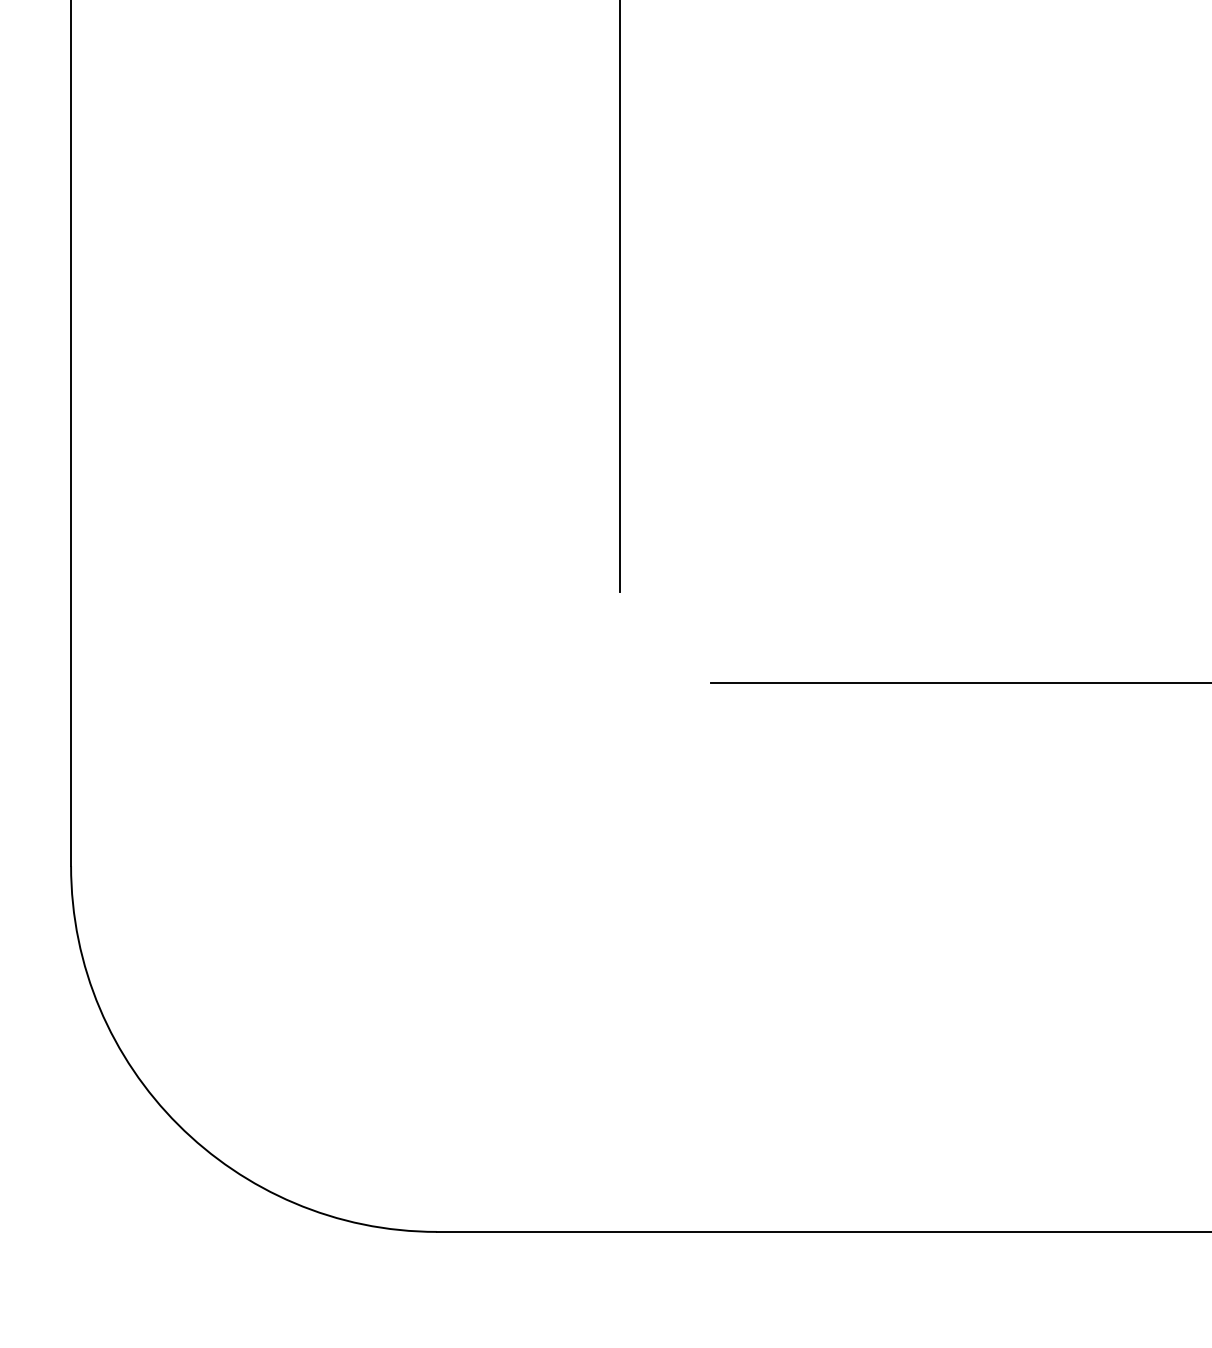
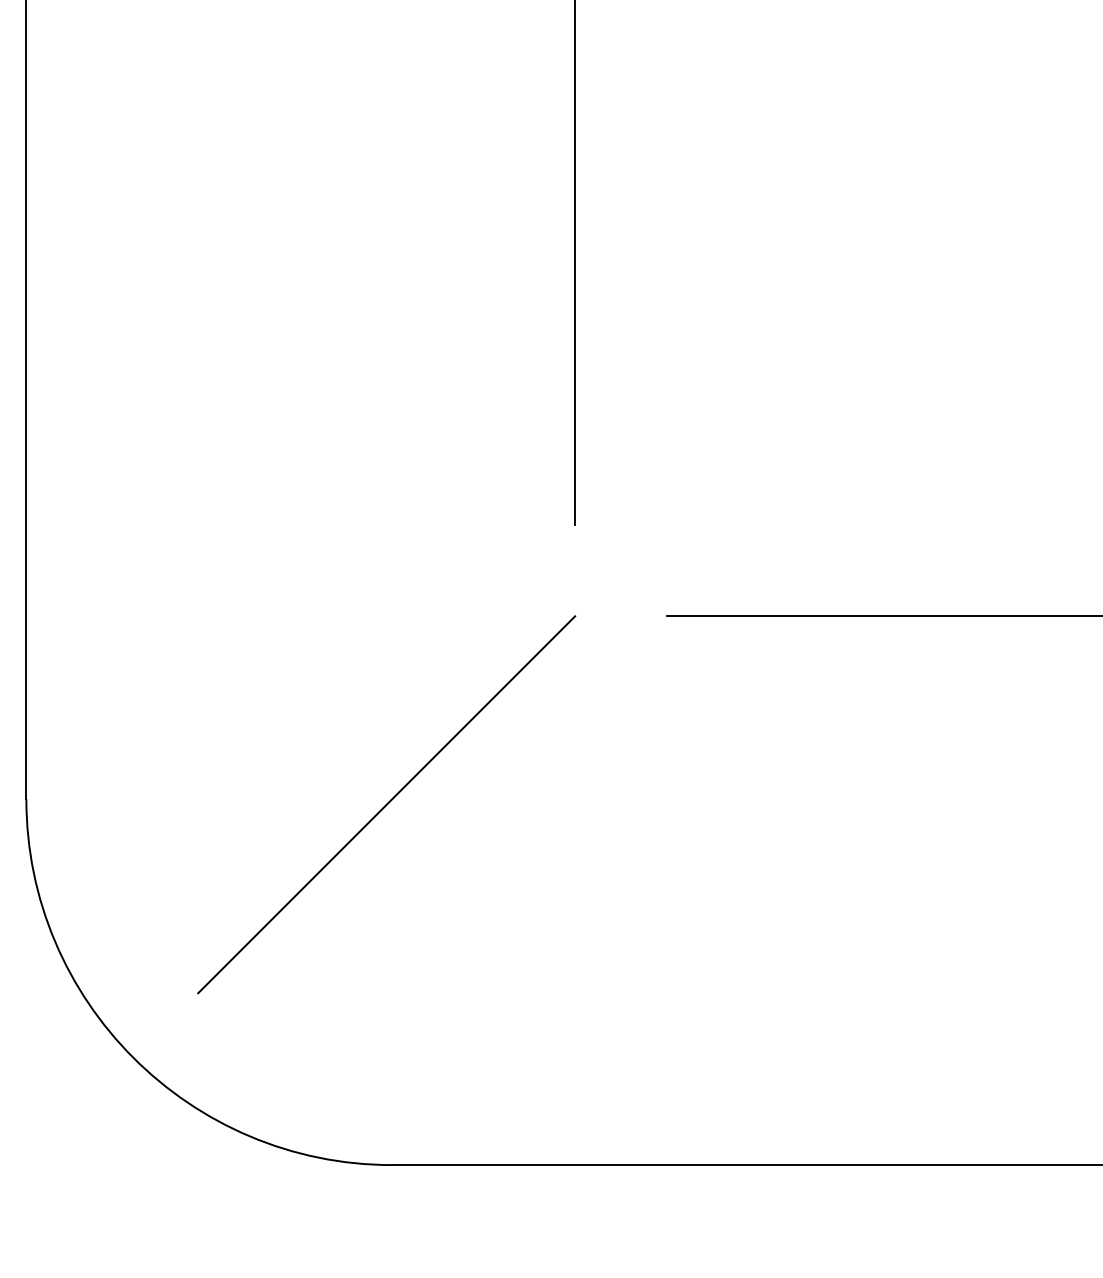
line: (430, 871) -> (385, 804), added

